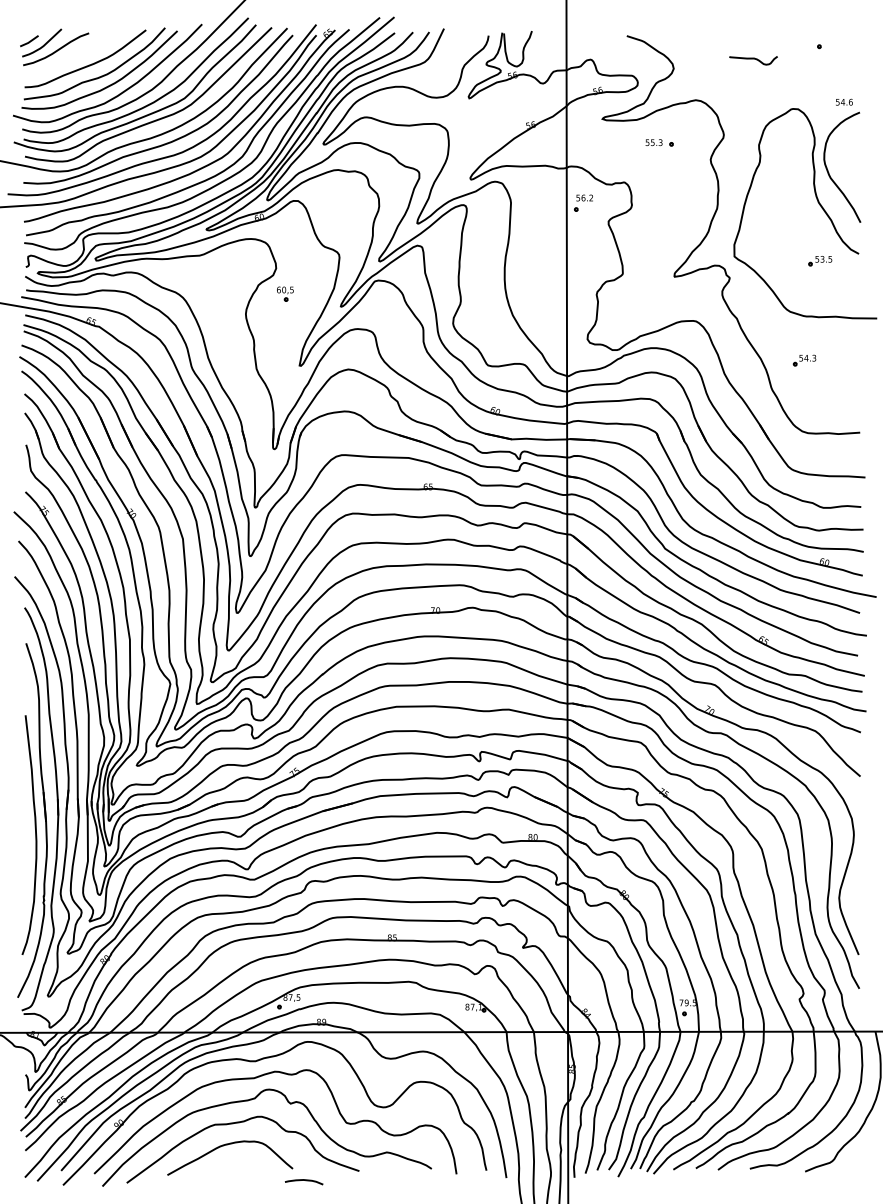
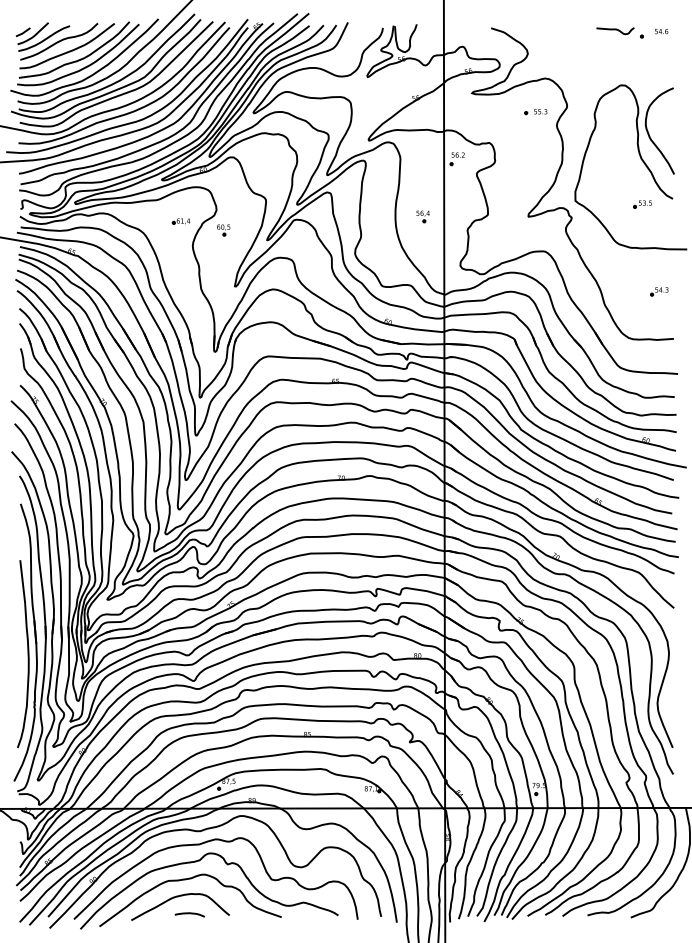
curve: (75, 53) -> (59, 41), added
curve: (753, 59) -> (615, 30), moved
text: (844, 101) -> (661, 30), moved
text: (653, 142) -> (540, 111), moved
part: (539, 276) -> (422, 216), added
part: (230, 282) -> (180, 221), added
part: (804, 360) -> (659, 291), moved
curve: (305, 1181) -> (190, 914), moved

